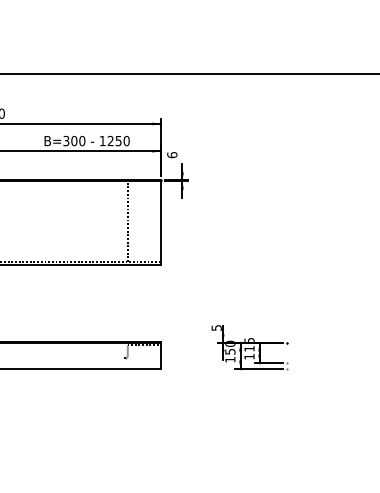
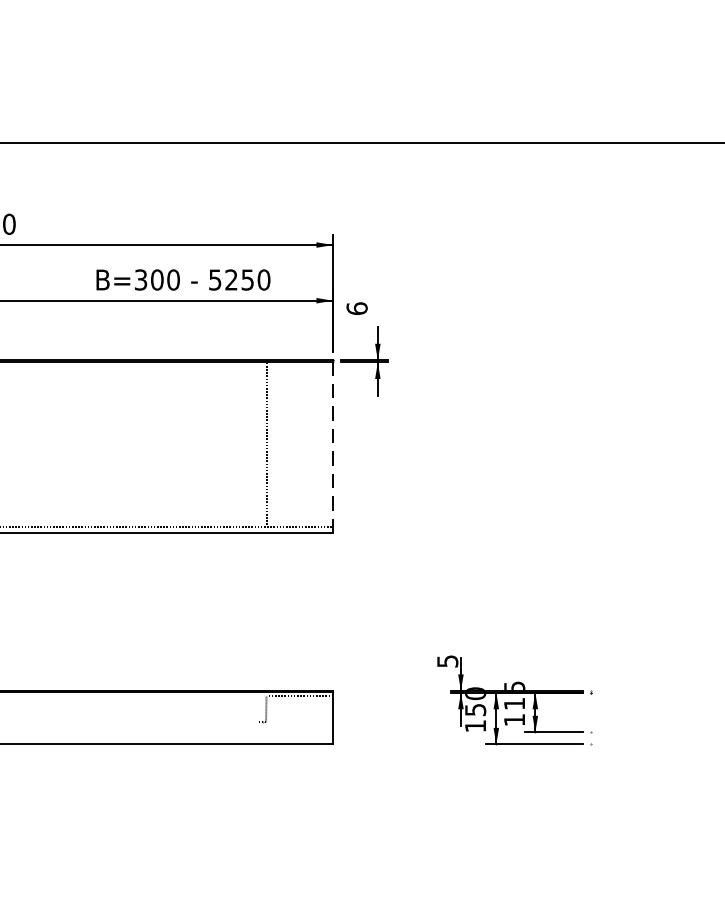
text: (102, 141) -> (214, 280), 1250 -> 5250
line: (160, 222) -> (333, 446), solid -> dashed

